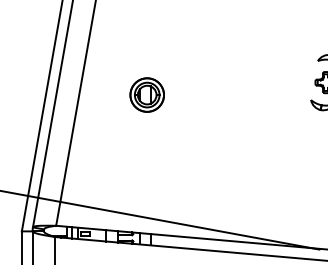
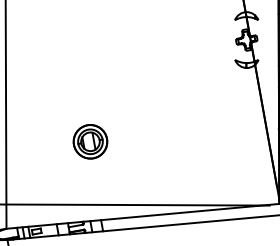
part: (146, 94) -> (89, 141), moved

